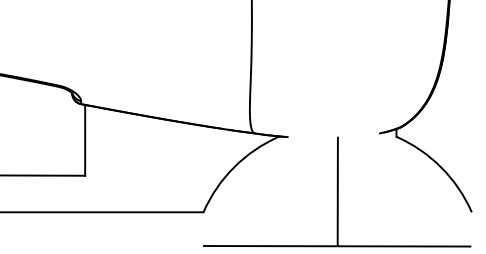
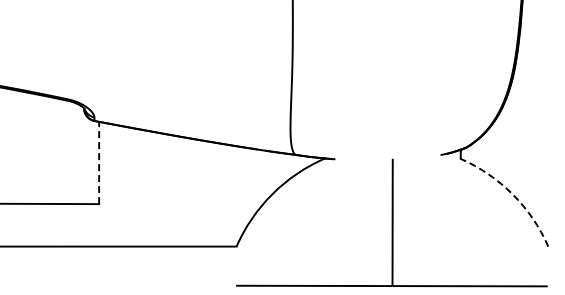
line: (85, 139) -> (99, 162), solid -> dashed
arc: (440, 167) -> (512, 194), solid -> dashed

